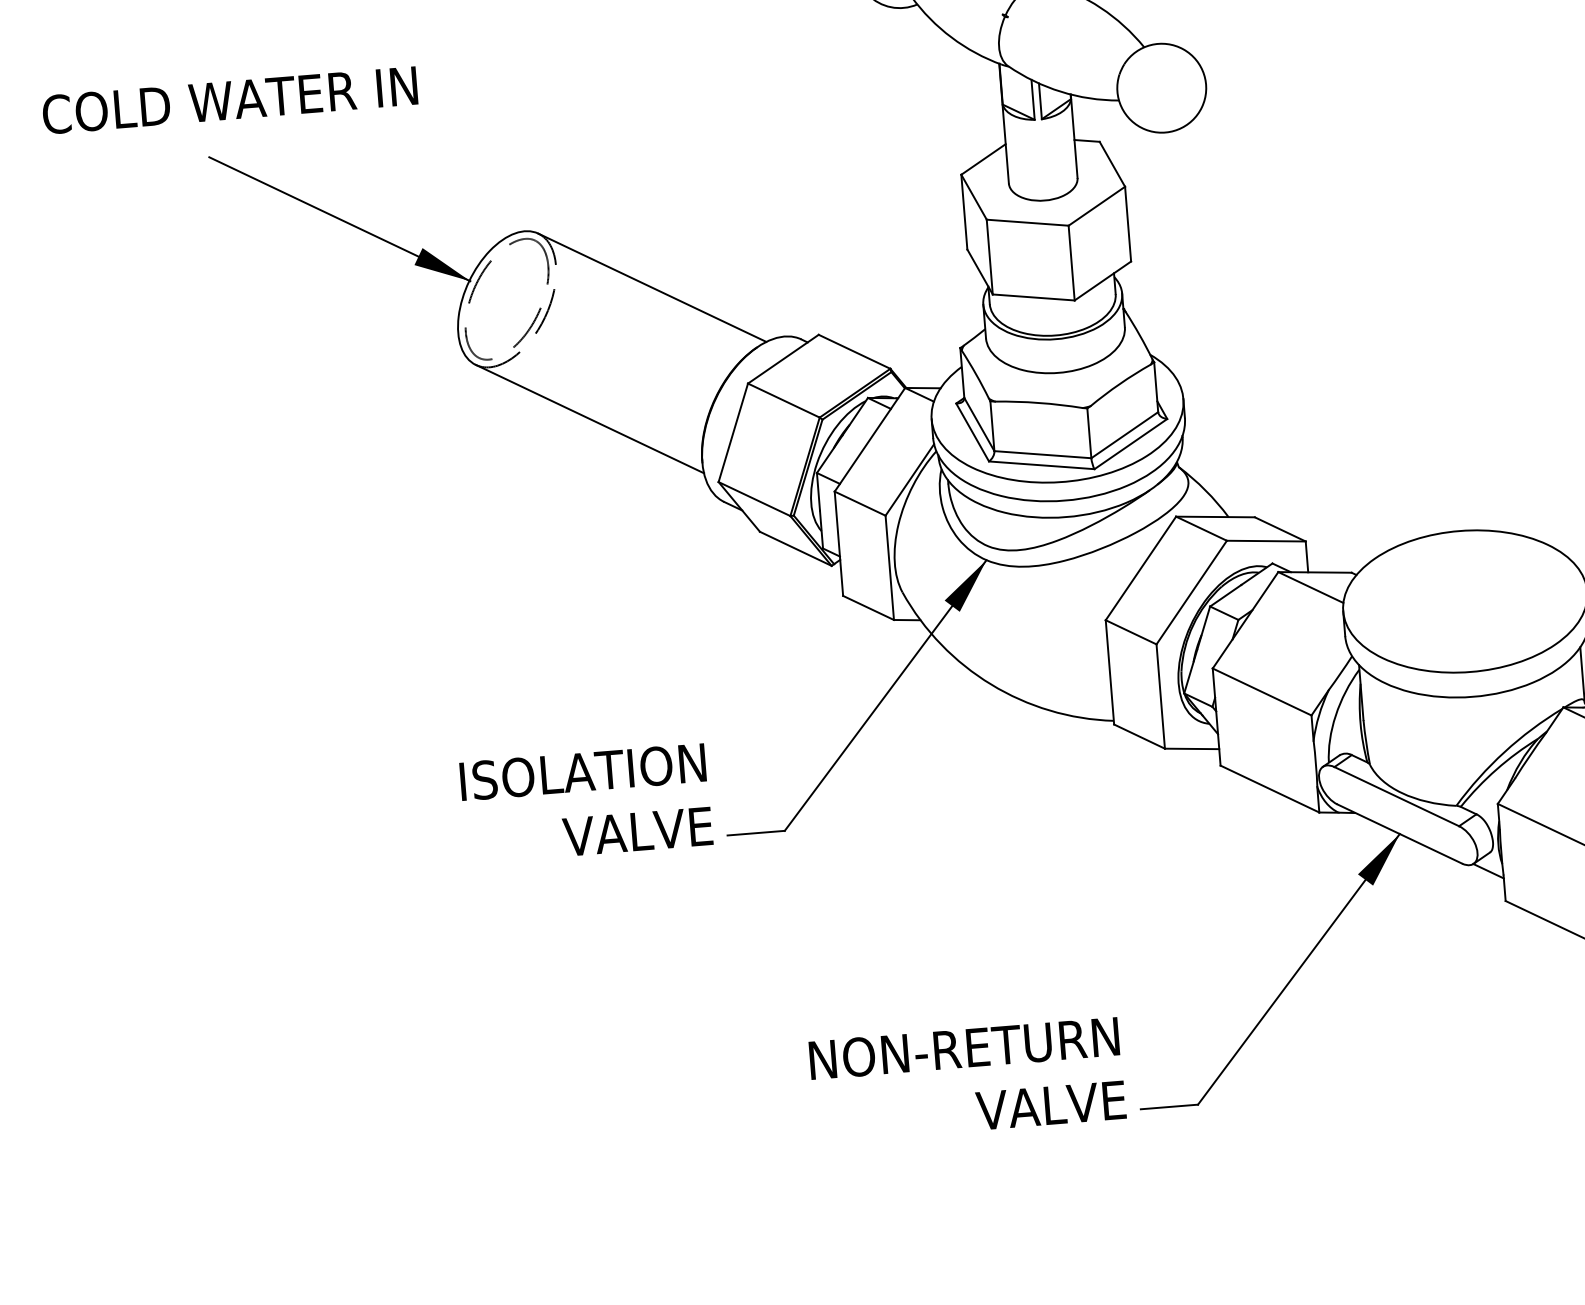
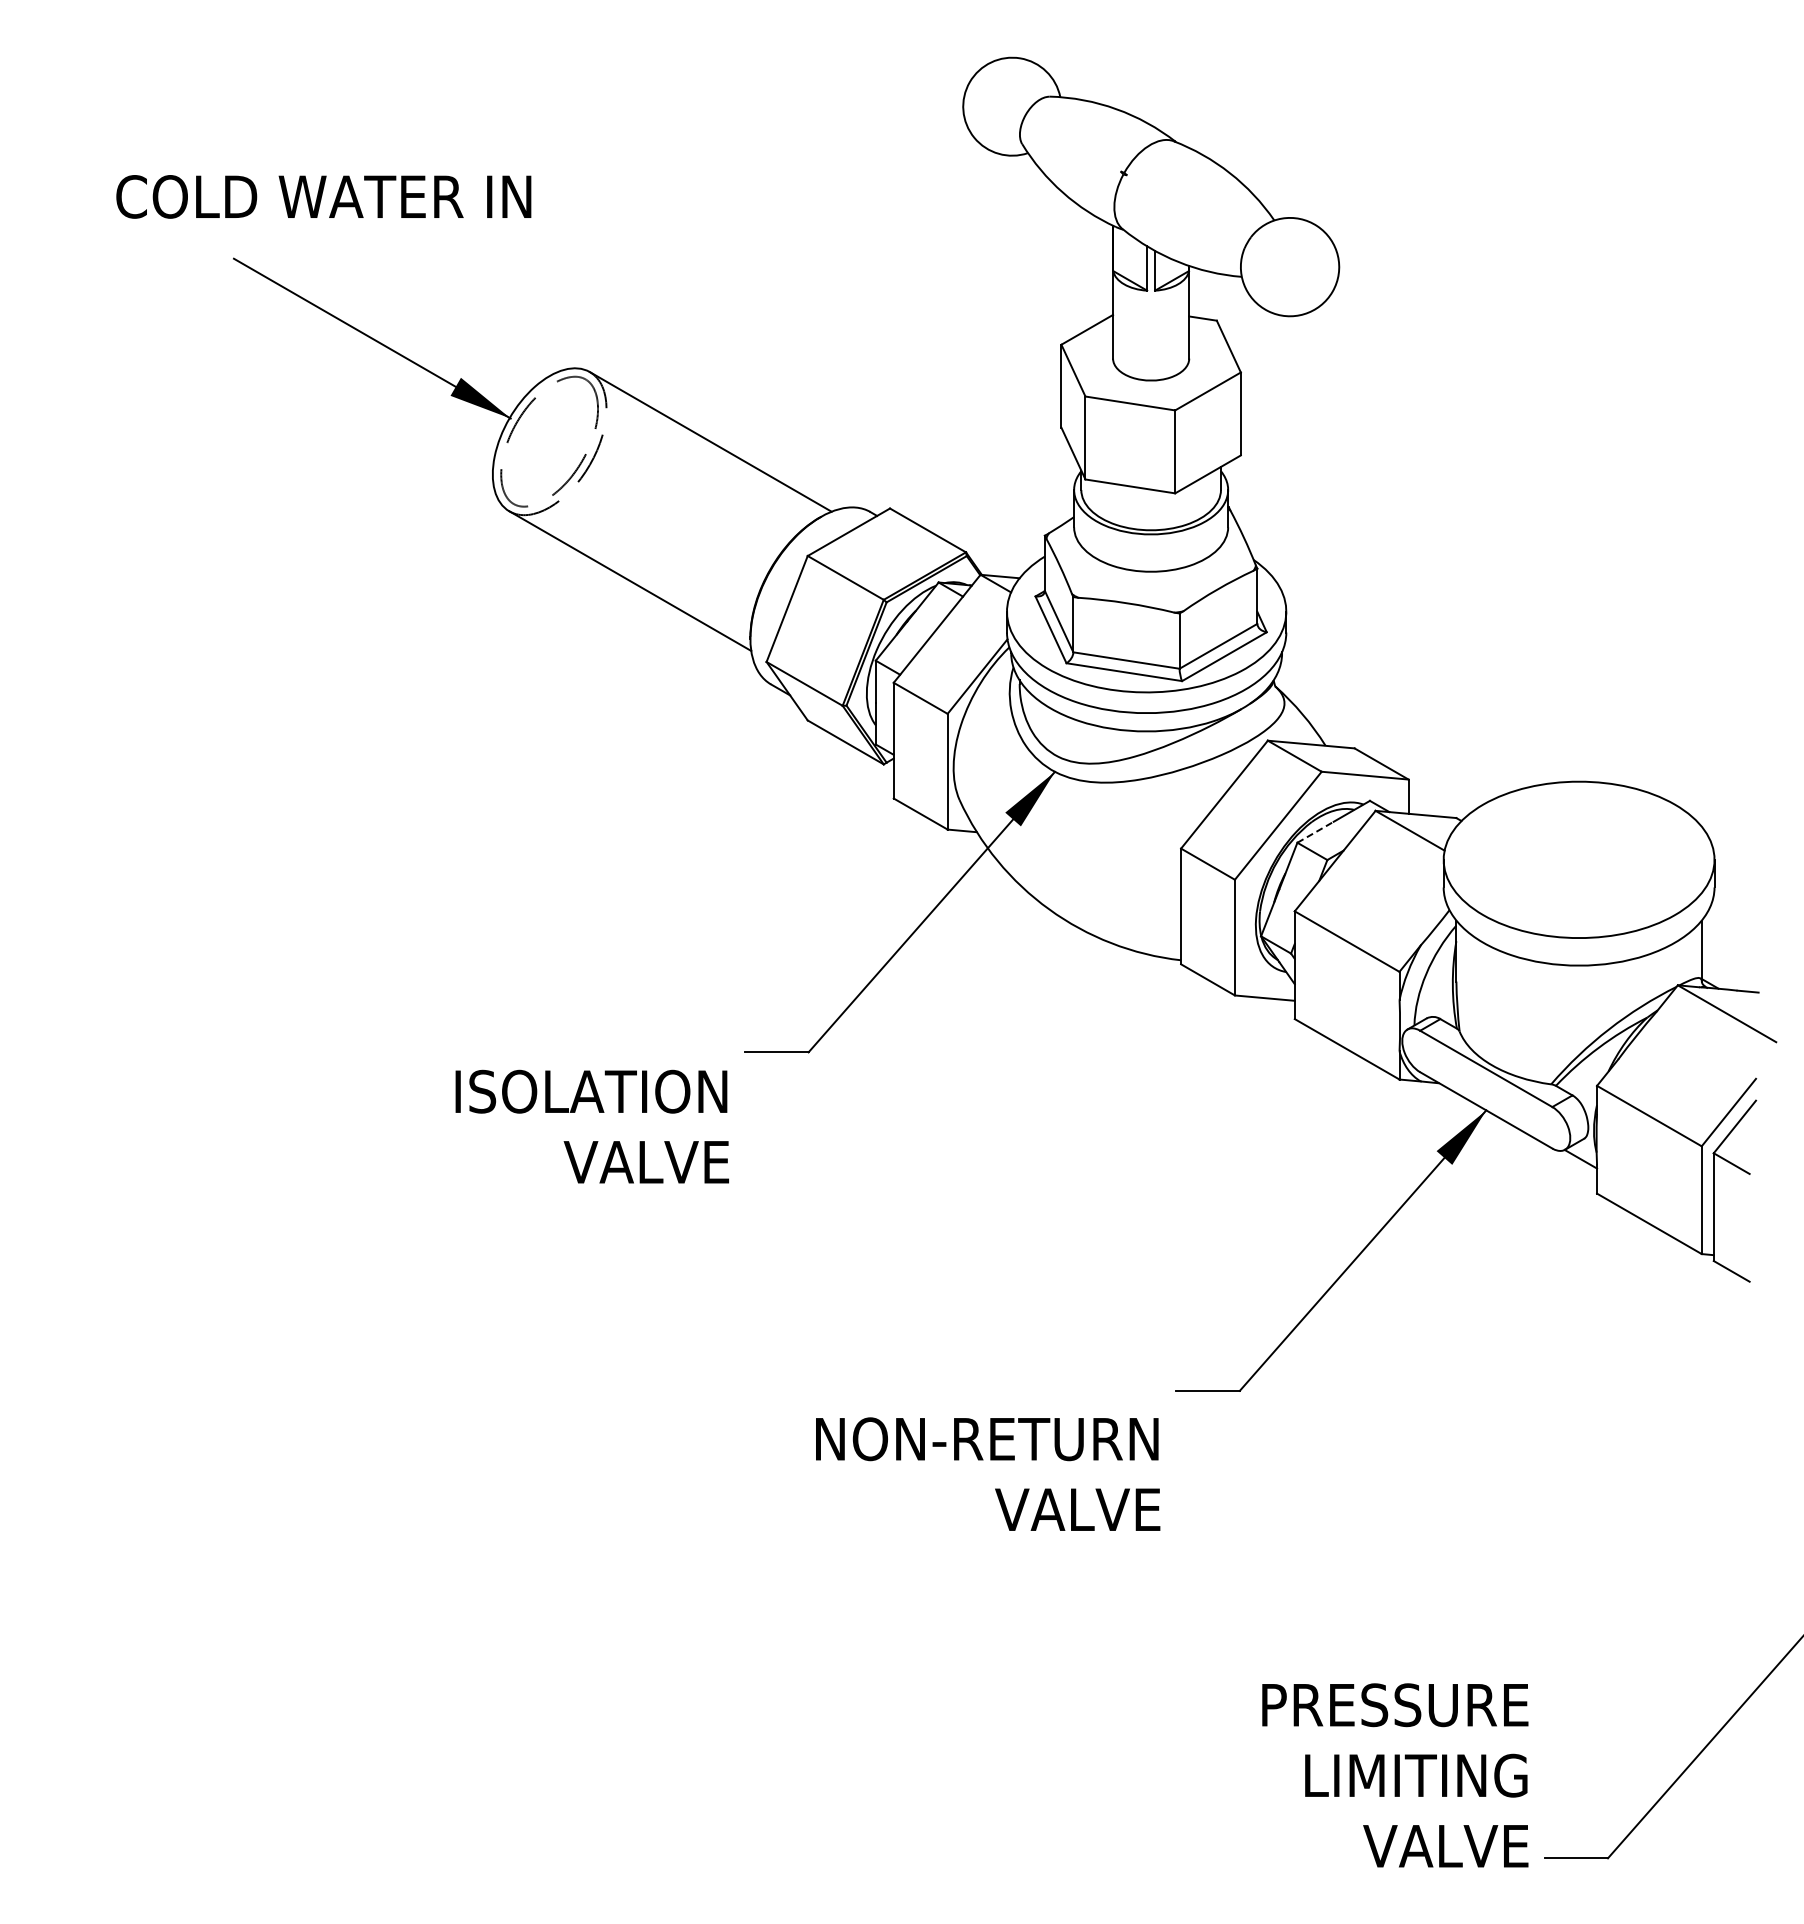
text: (229, 100) -> (323, 196), moved
line: (1225, 595) -> (1315, 832), solid -> dashed
text: (585, 803) -> (591, 1126), moved
text: (967, 1079) -> (988, 1473), moved

